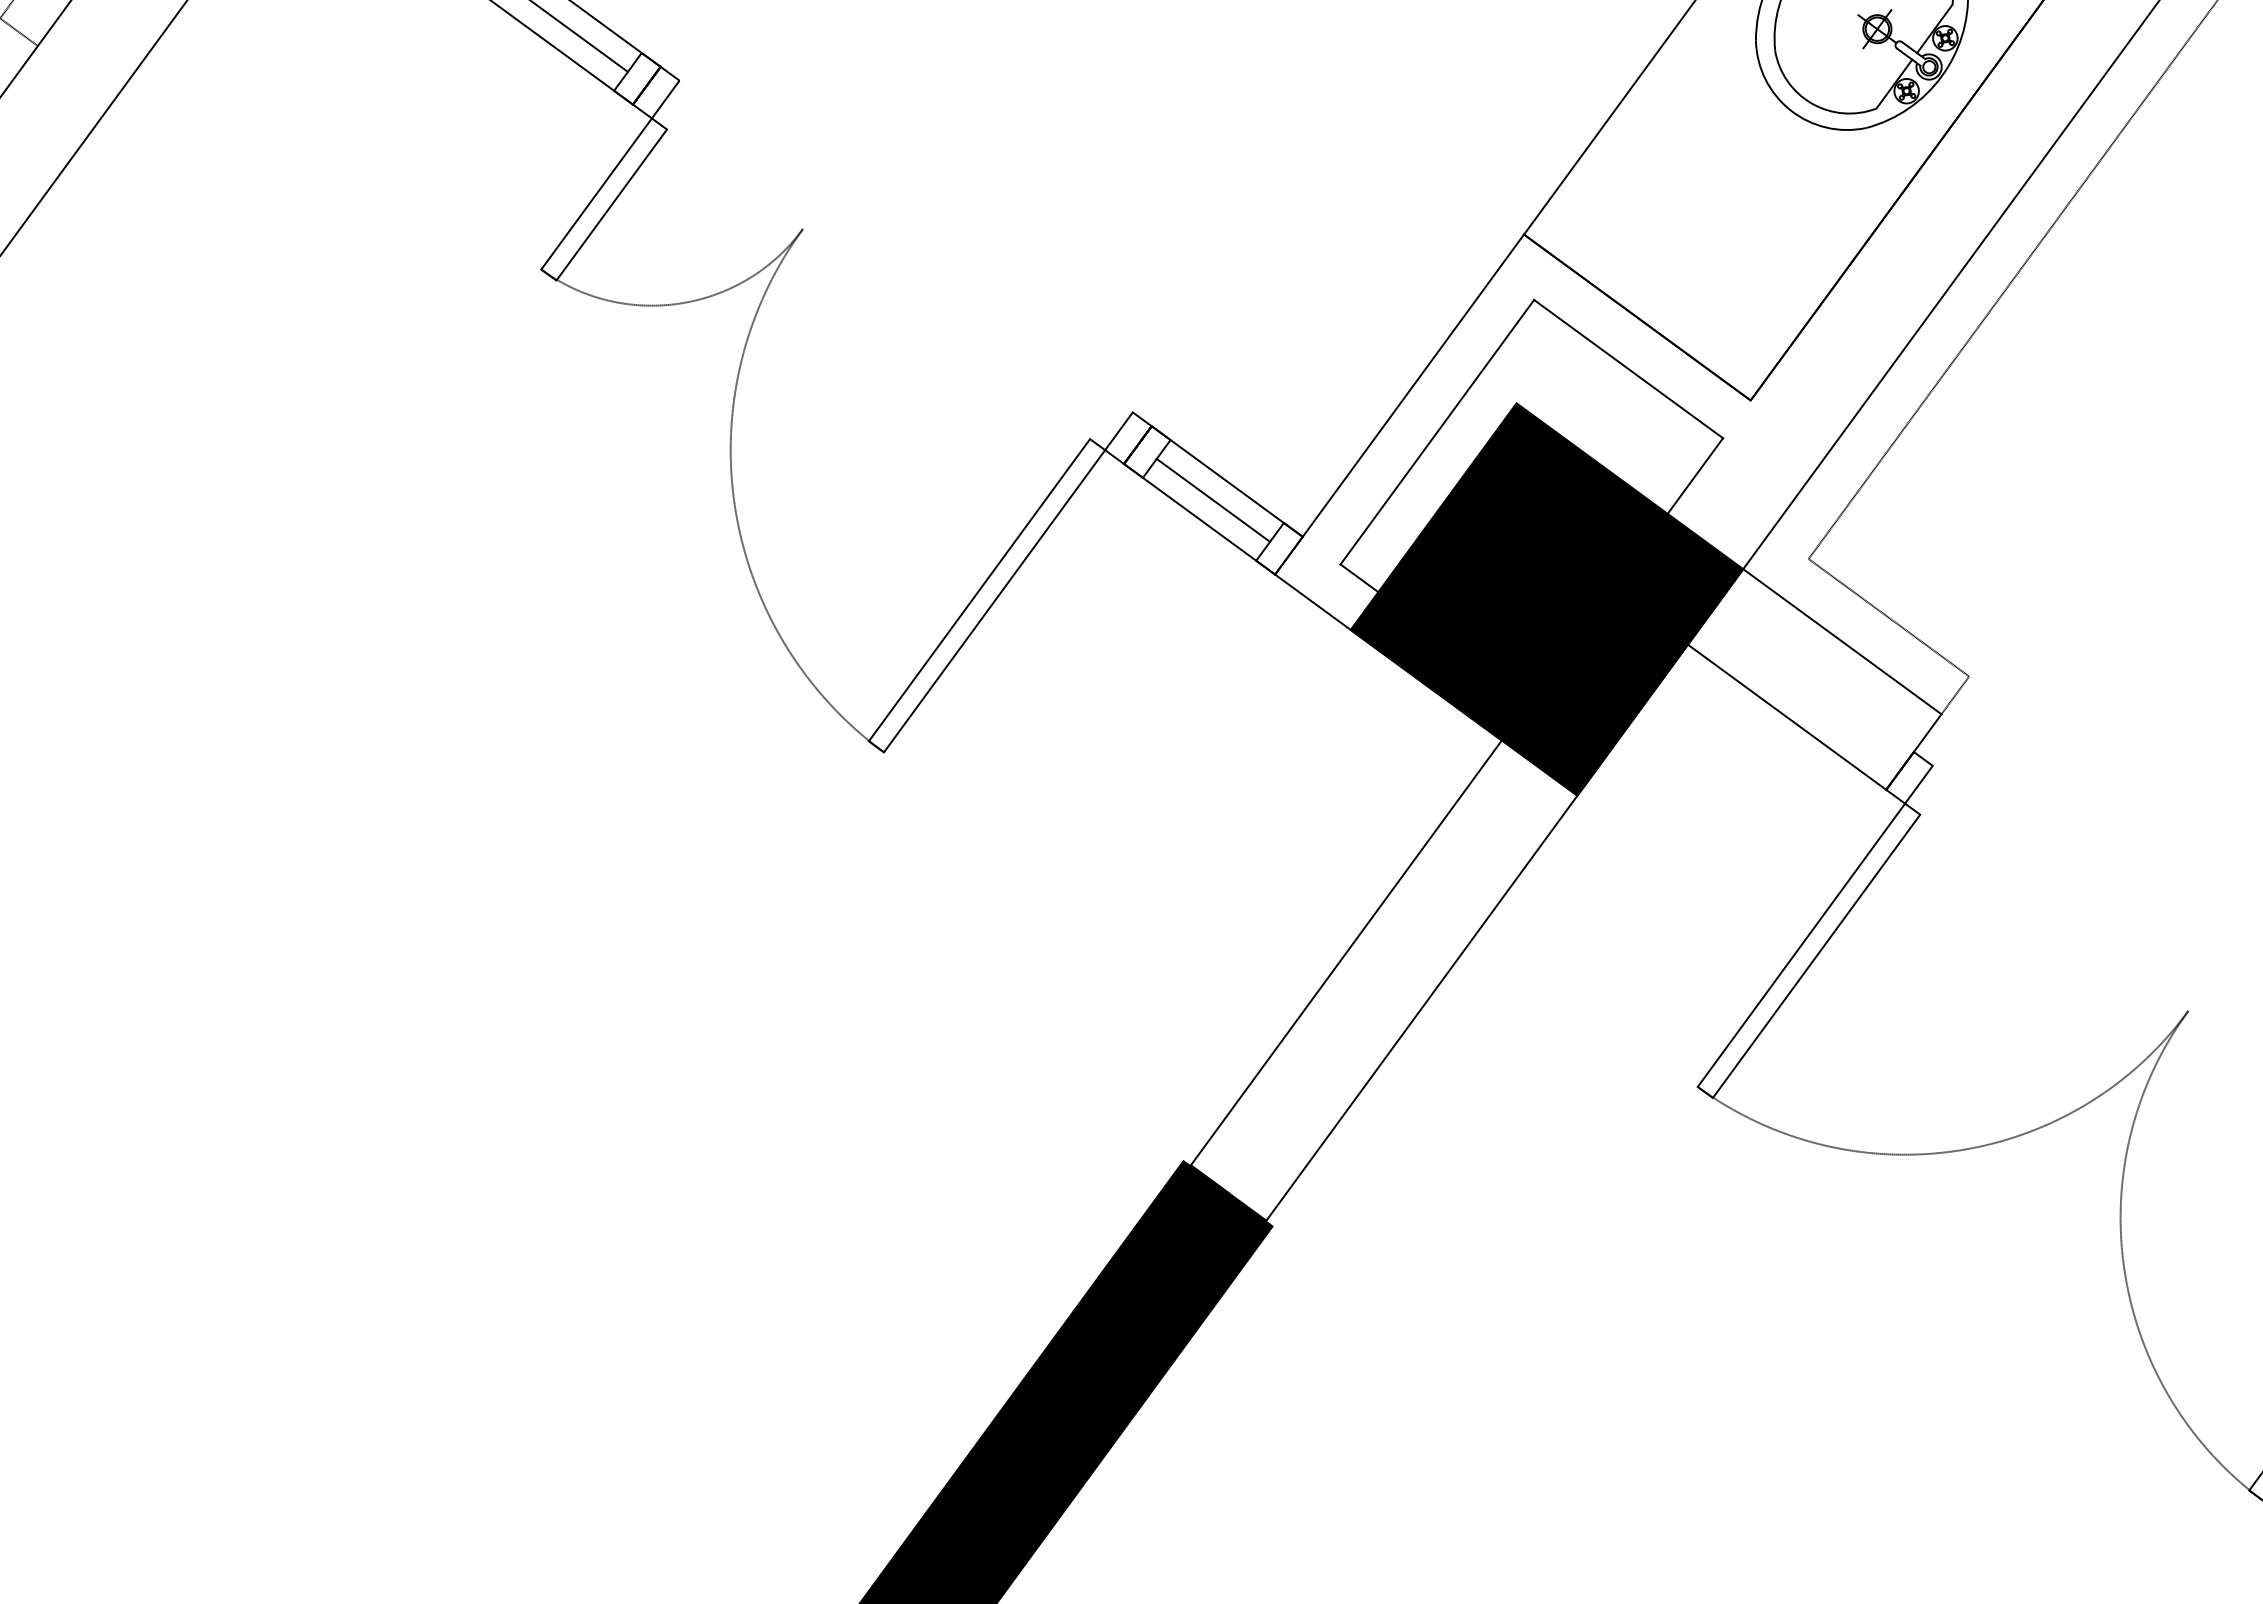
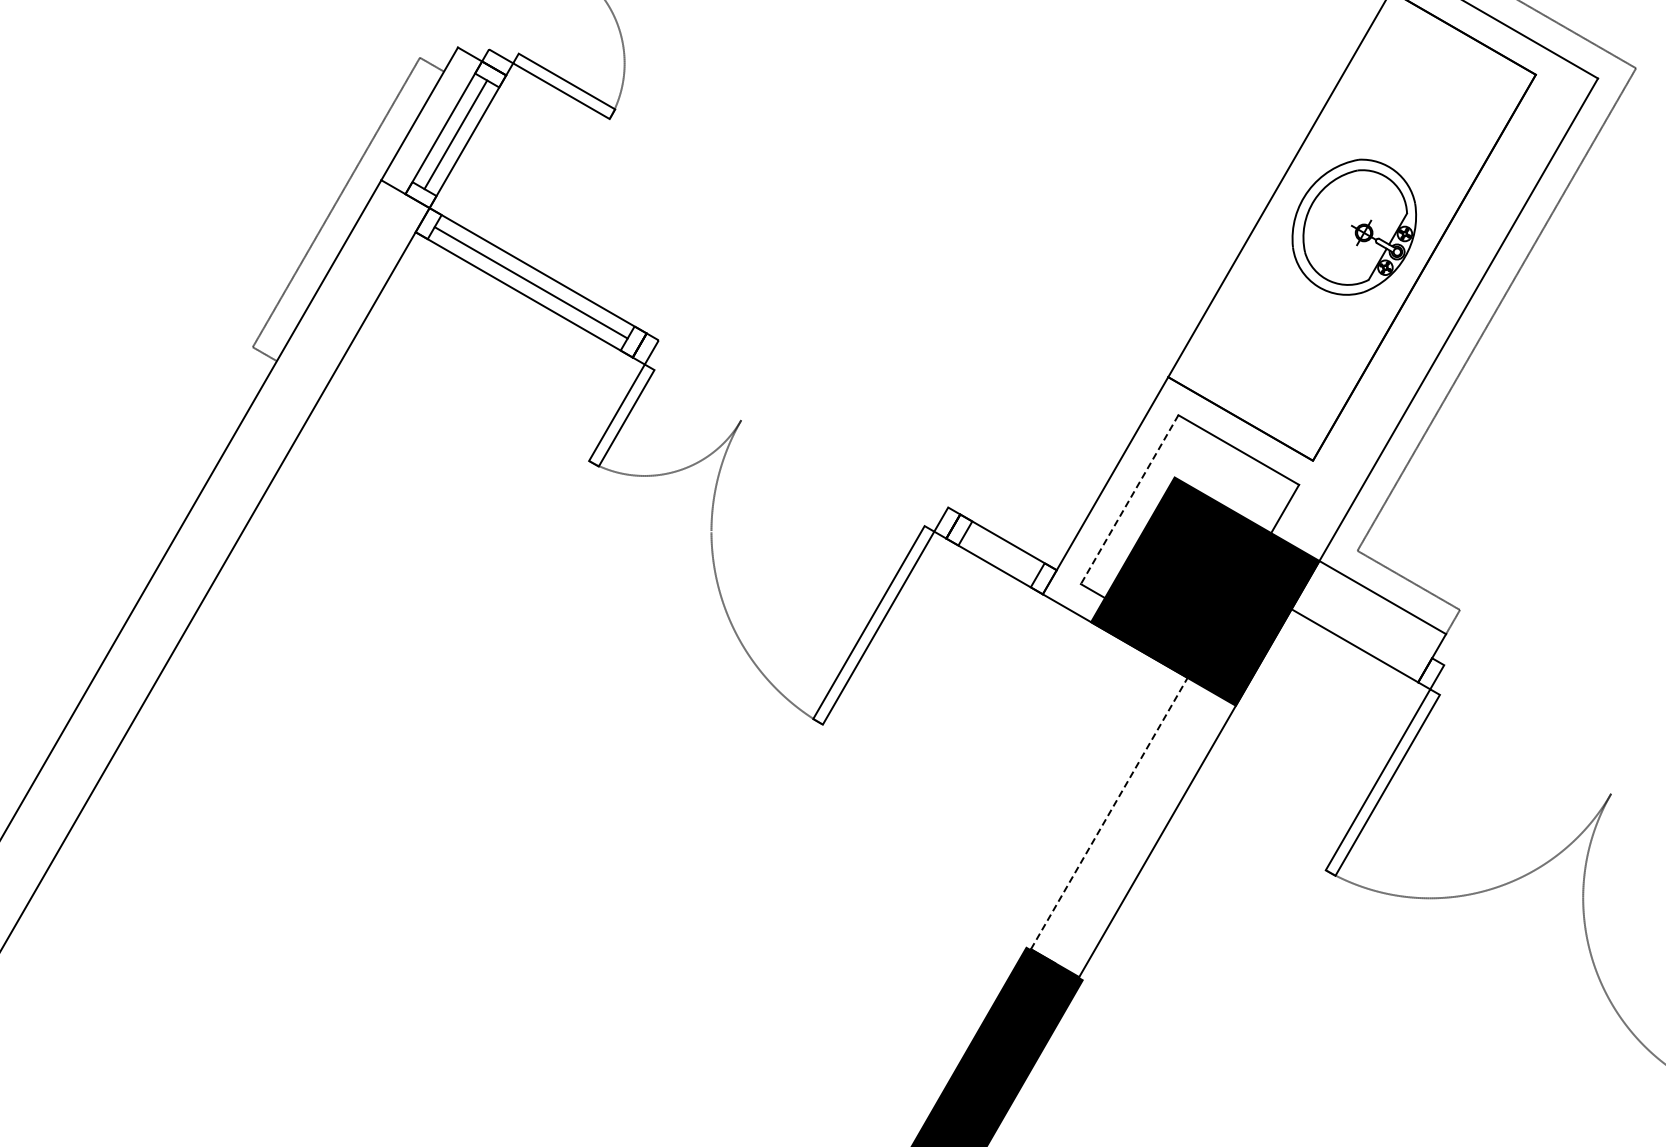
line: (1437, 431) -> (1129, 499), solid -> dashed
line: (1213, 500) -> (1001, 554), removed
line: (1346, 952) -> (1109, 813), solid -> dashed

